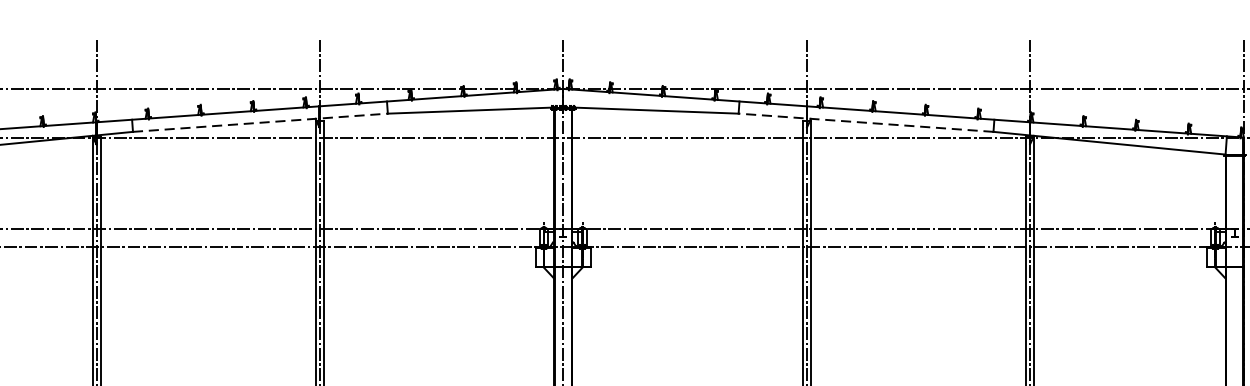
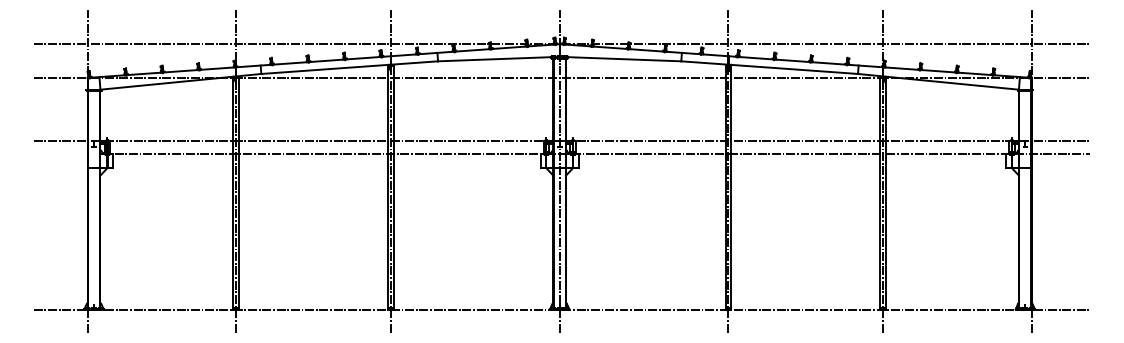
line: (260, 122) -> (349, 67), dashed -> solid
line: (865, 122) -> (769, 67), dashed -> solid

